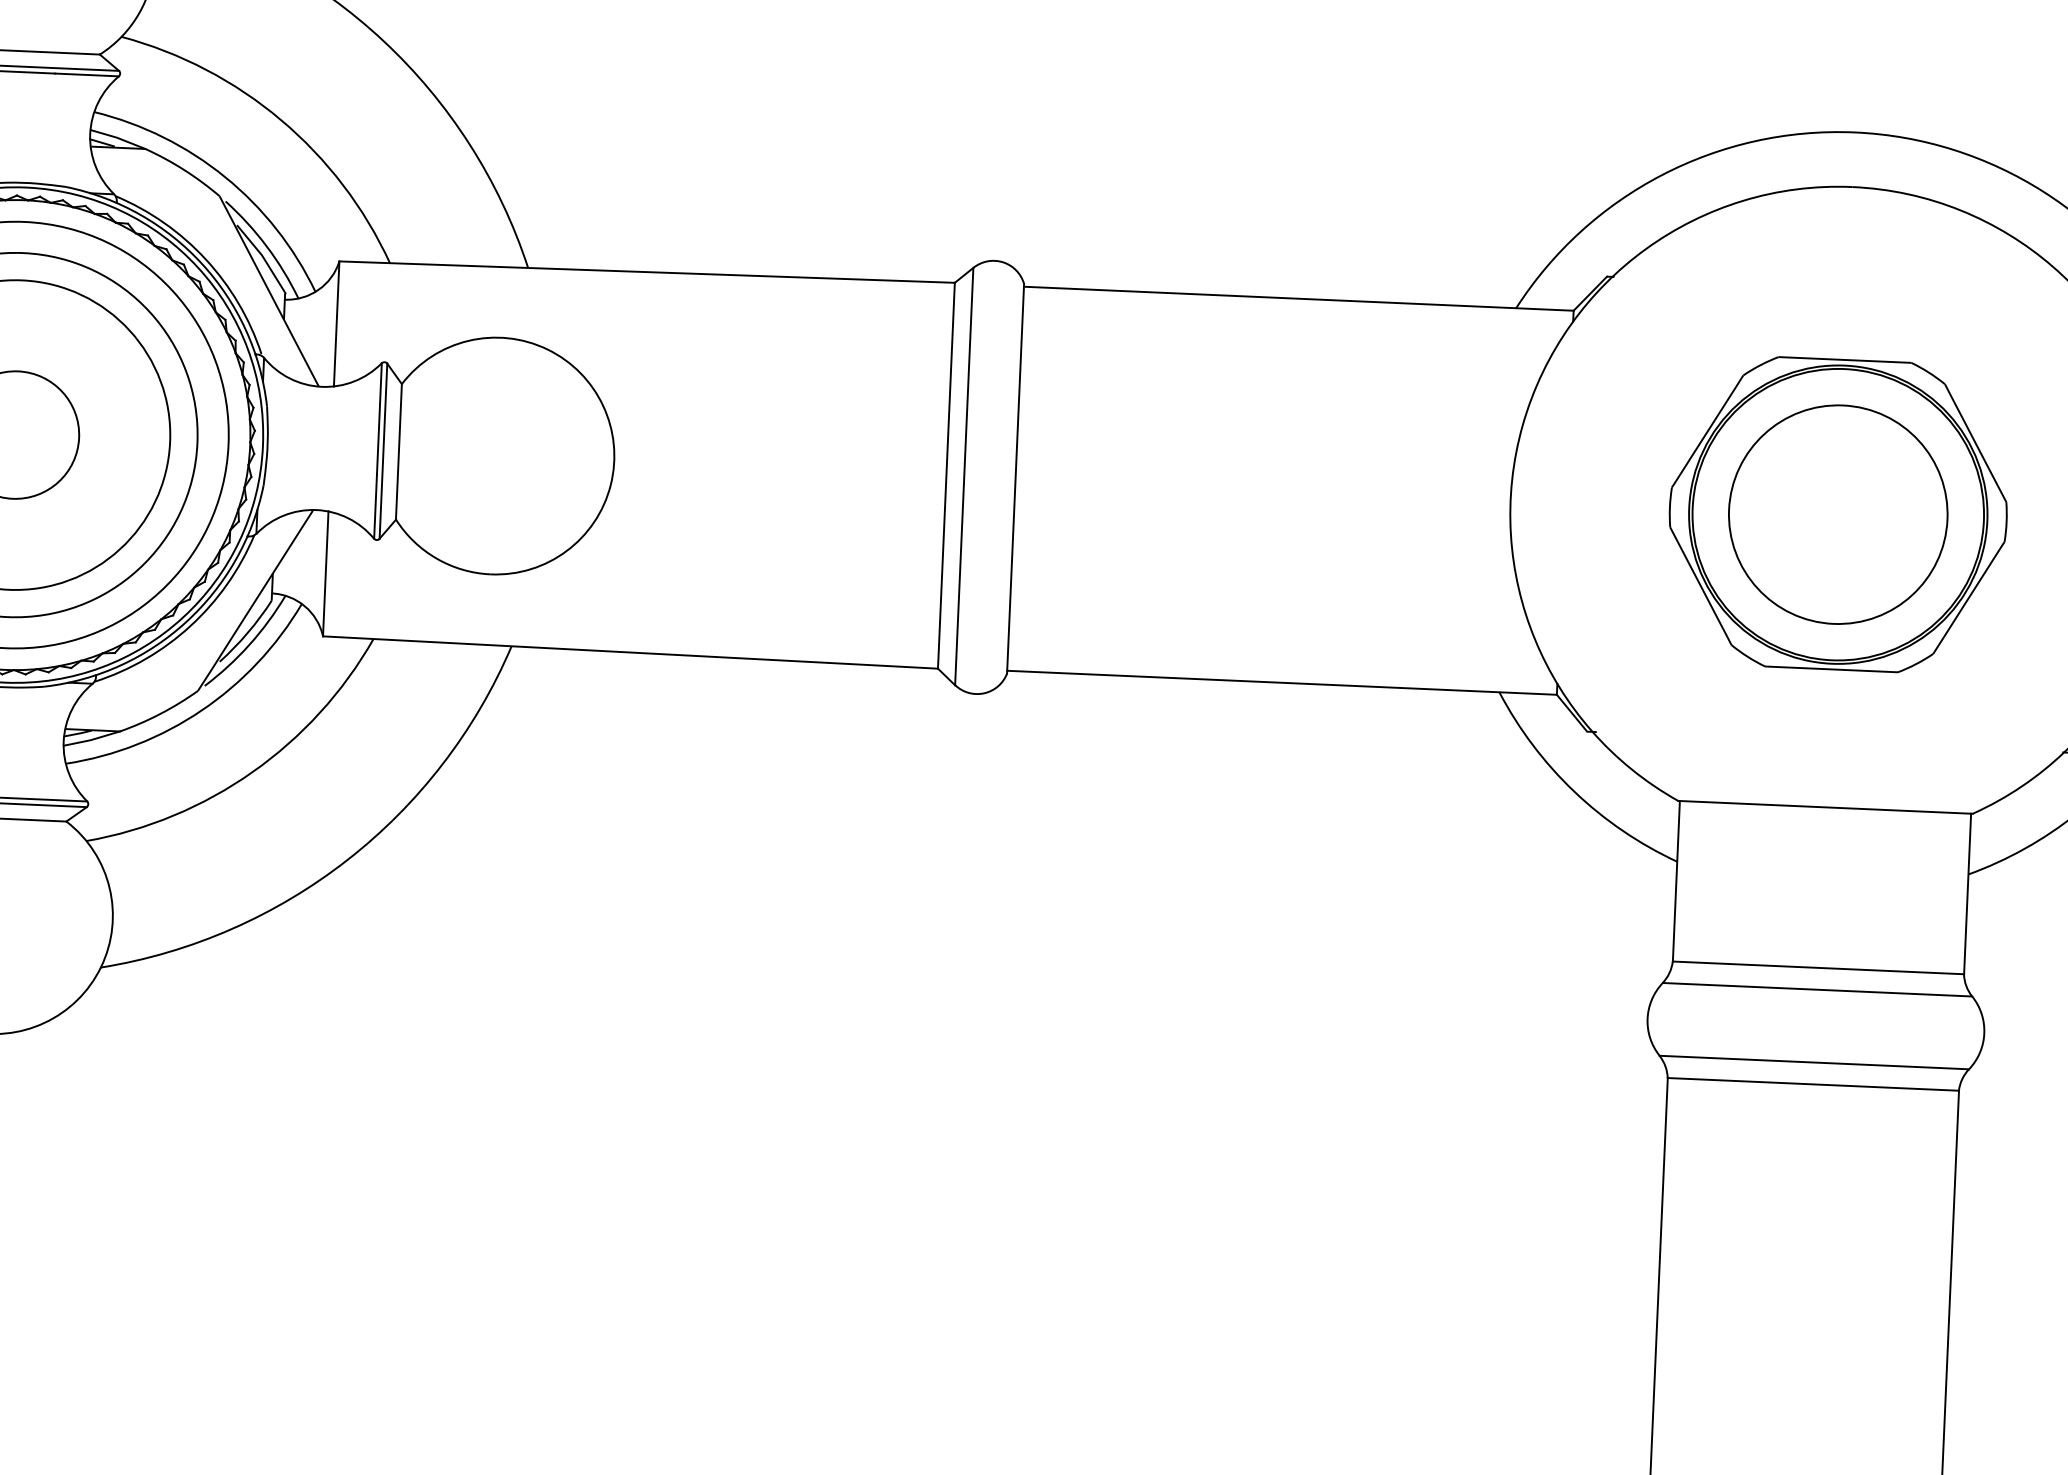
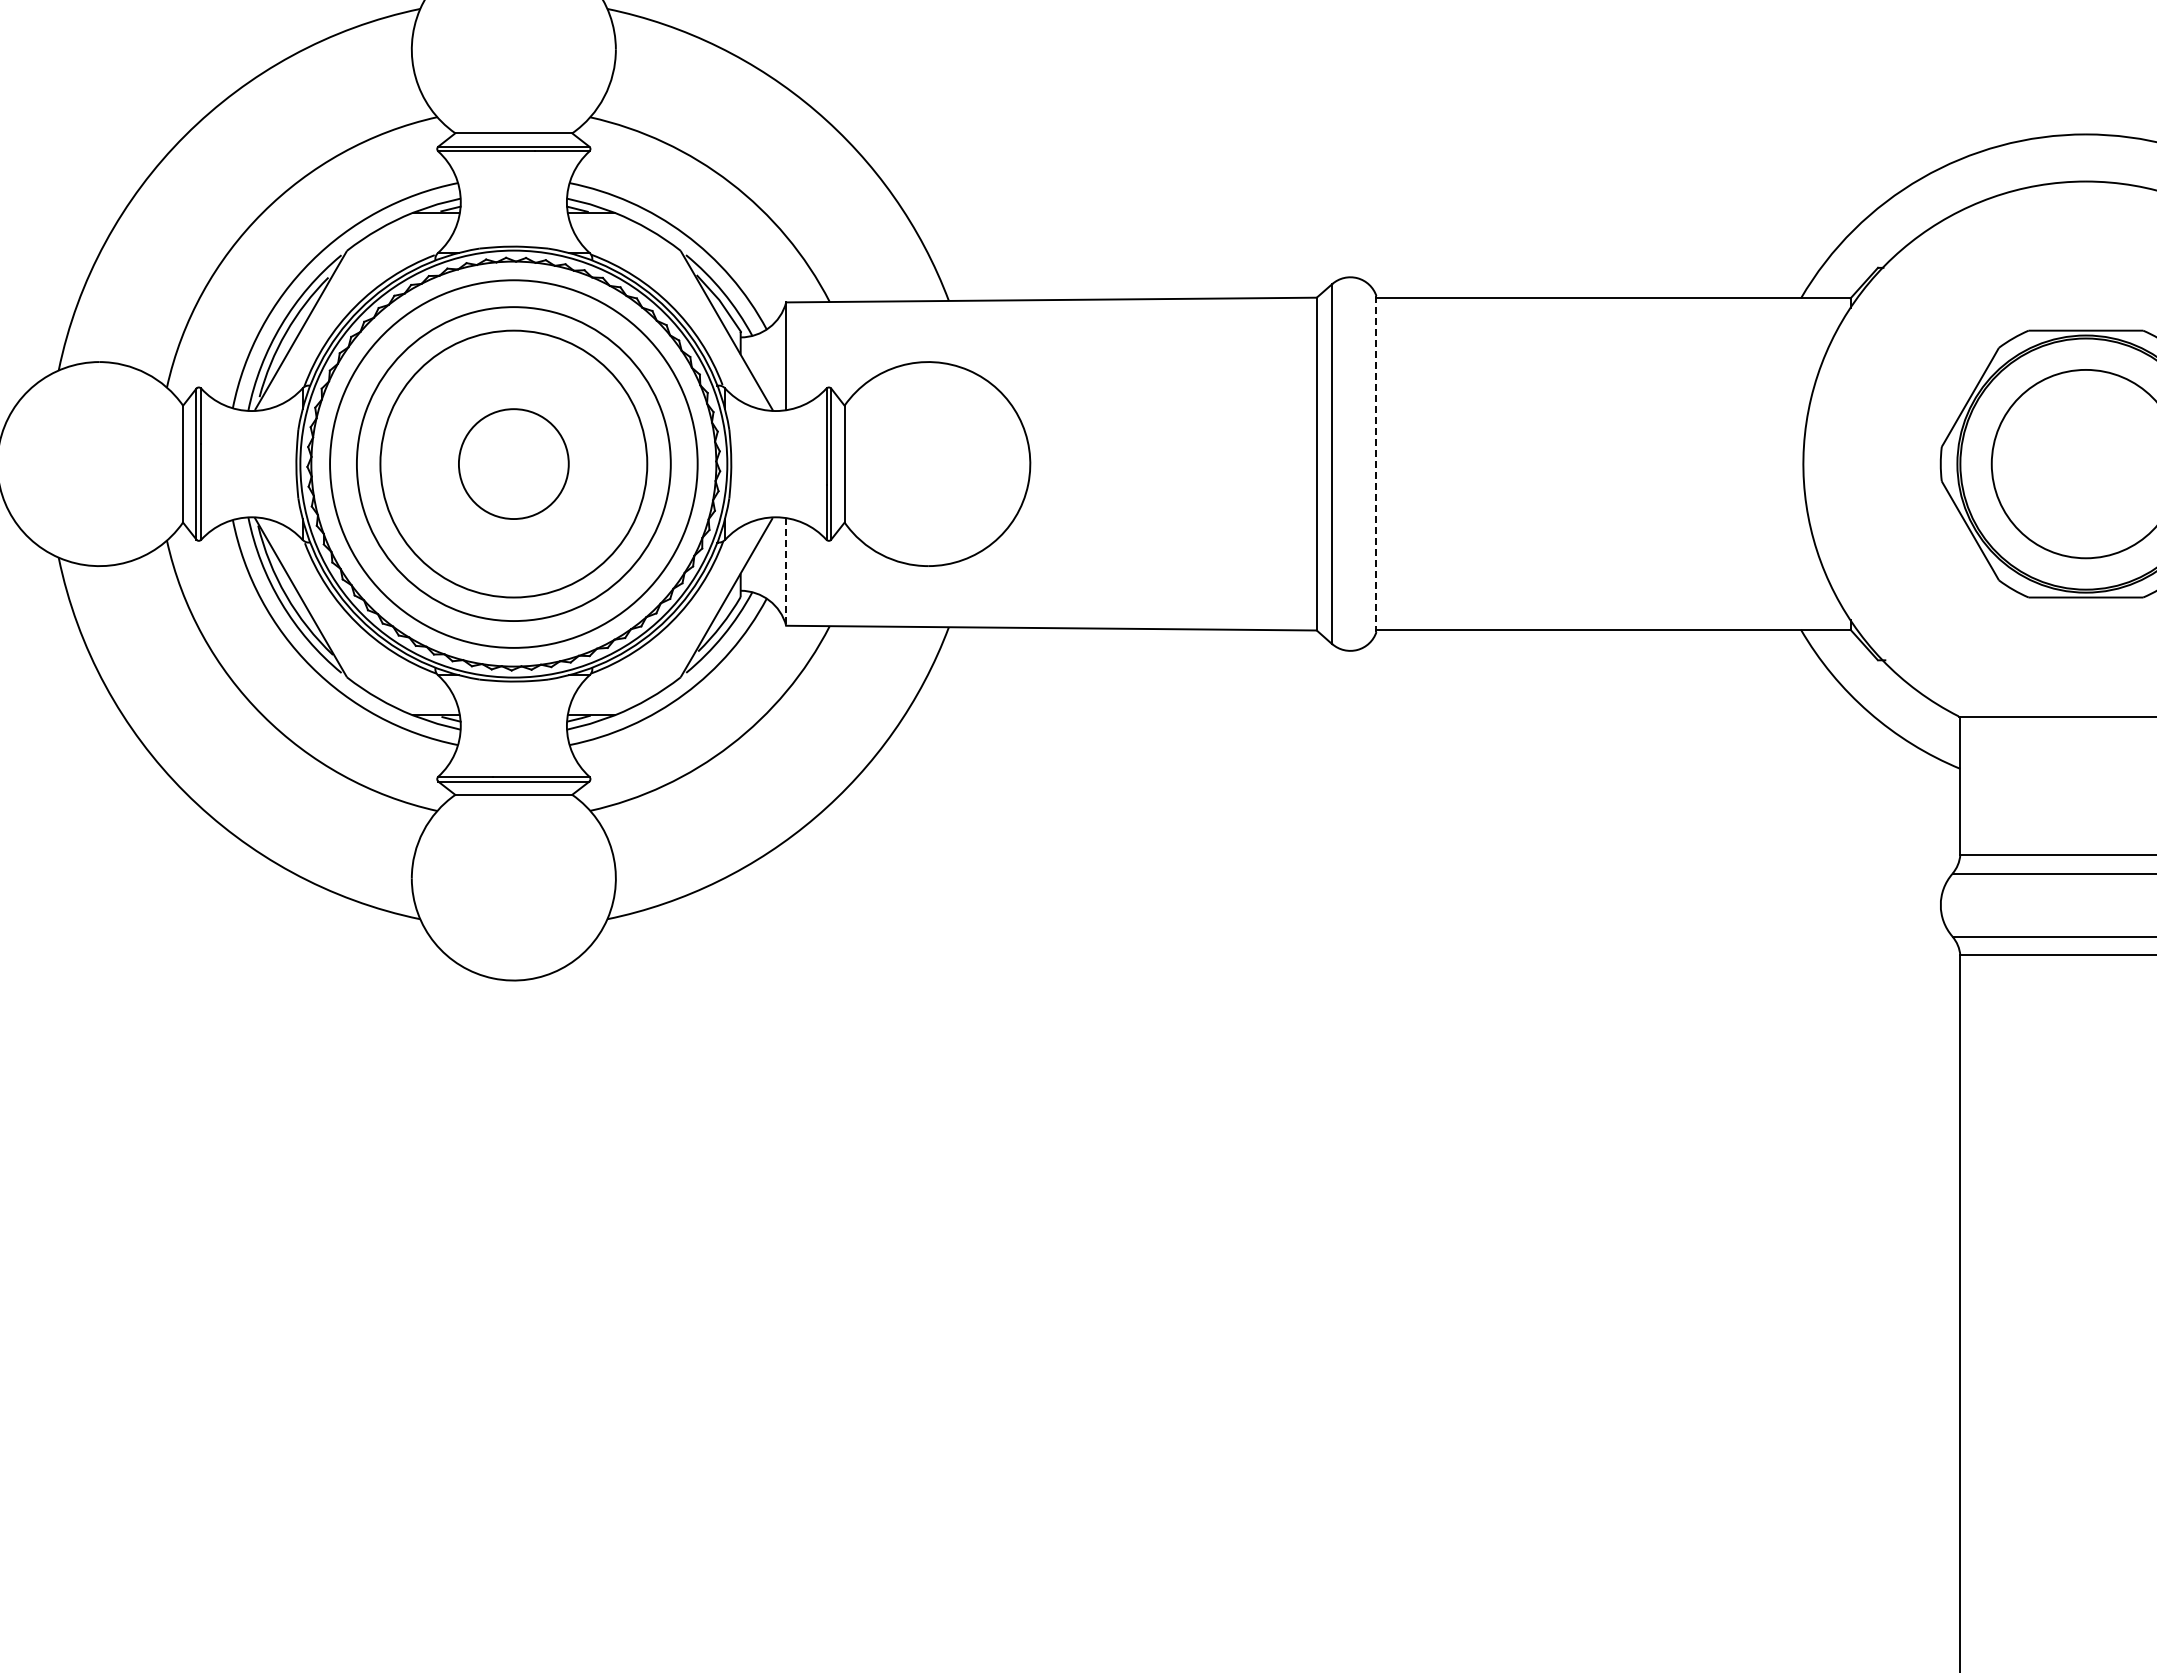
line: (1015, 479) -> (1376, 464), solid -> dashed
line: (326, 573) -> (786, 571), solid -> dashed

